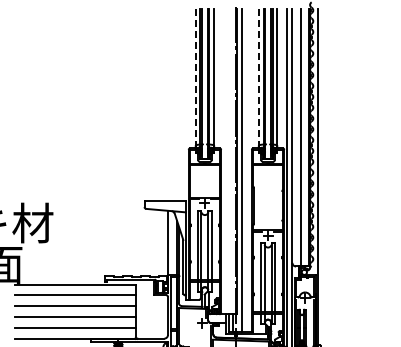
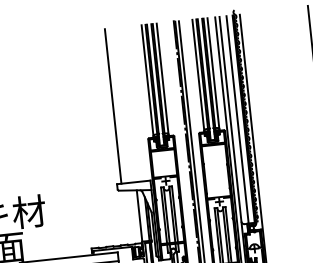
line: (195, 78) -> (147, 81), dashed -> solid
line: (258, 78) -> (198, 76), dashed -> solid
line: (149, 104) -> (112, 106), added

